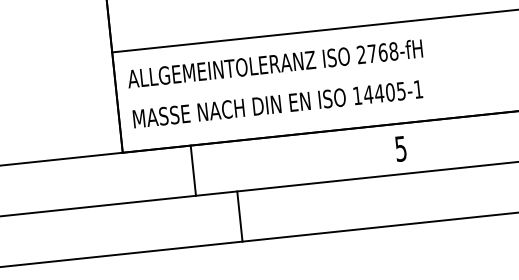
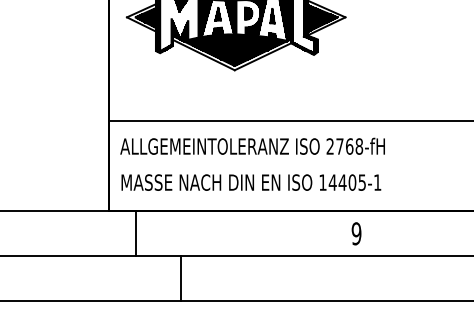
text: (400, 148) -> (356, 233), 5 -> 9
line: (193, 170) -> (136, 233), moved
line: (240, 216) -> (181, 278), moved

